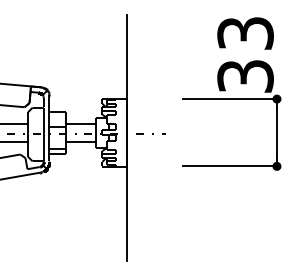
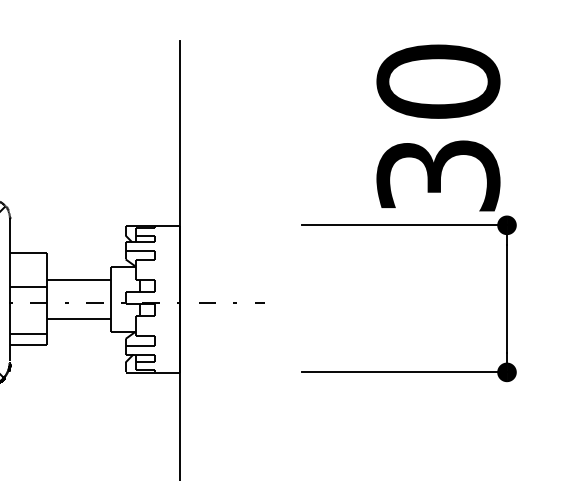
text: (245, 33) -> (438, 81), 33 -> 30

